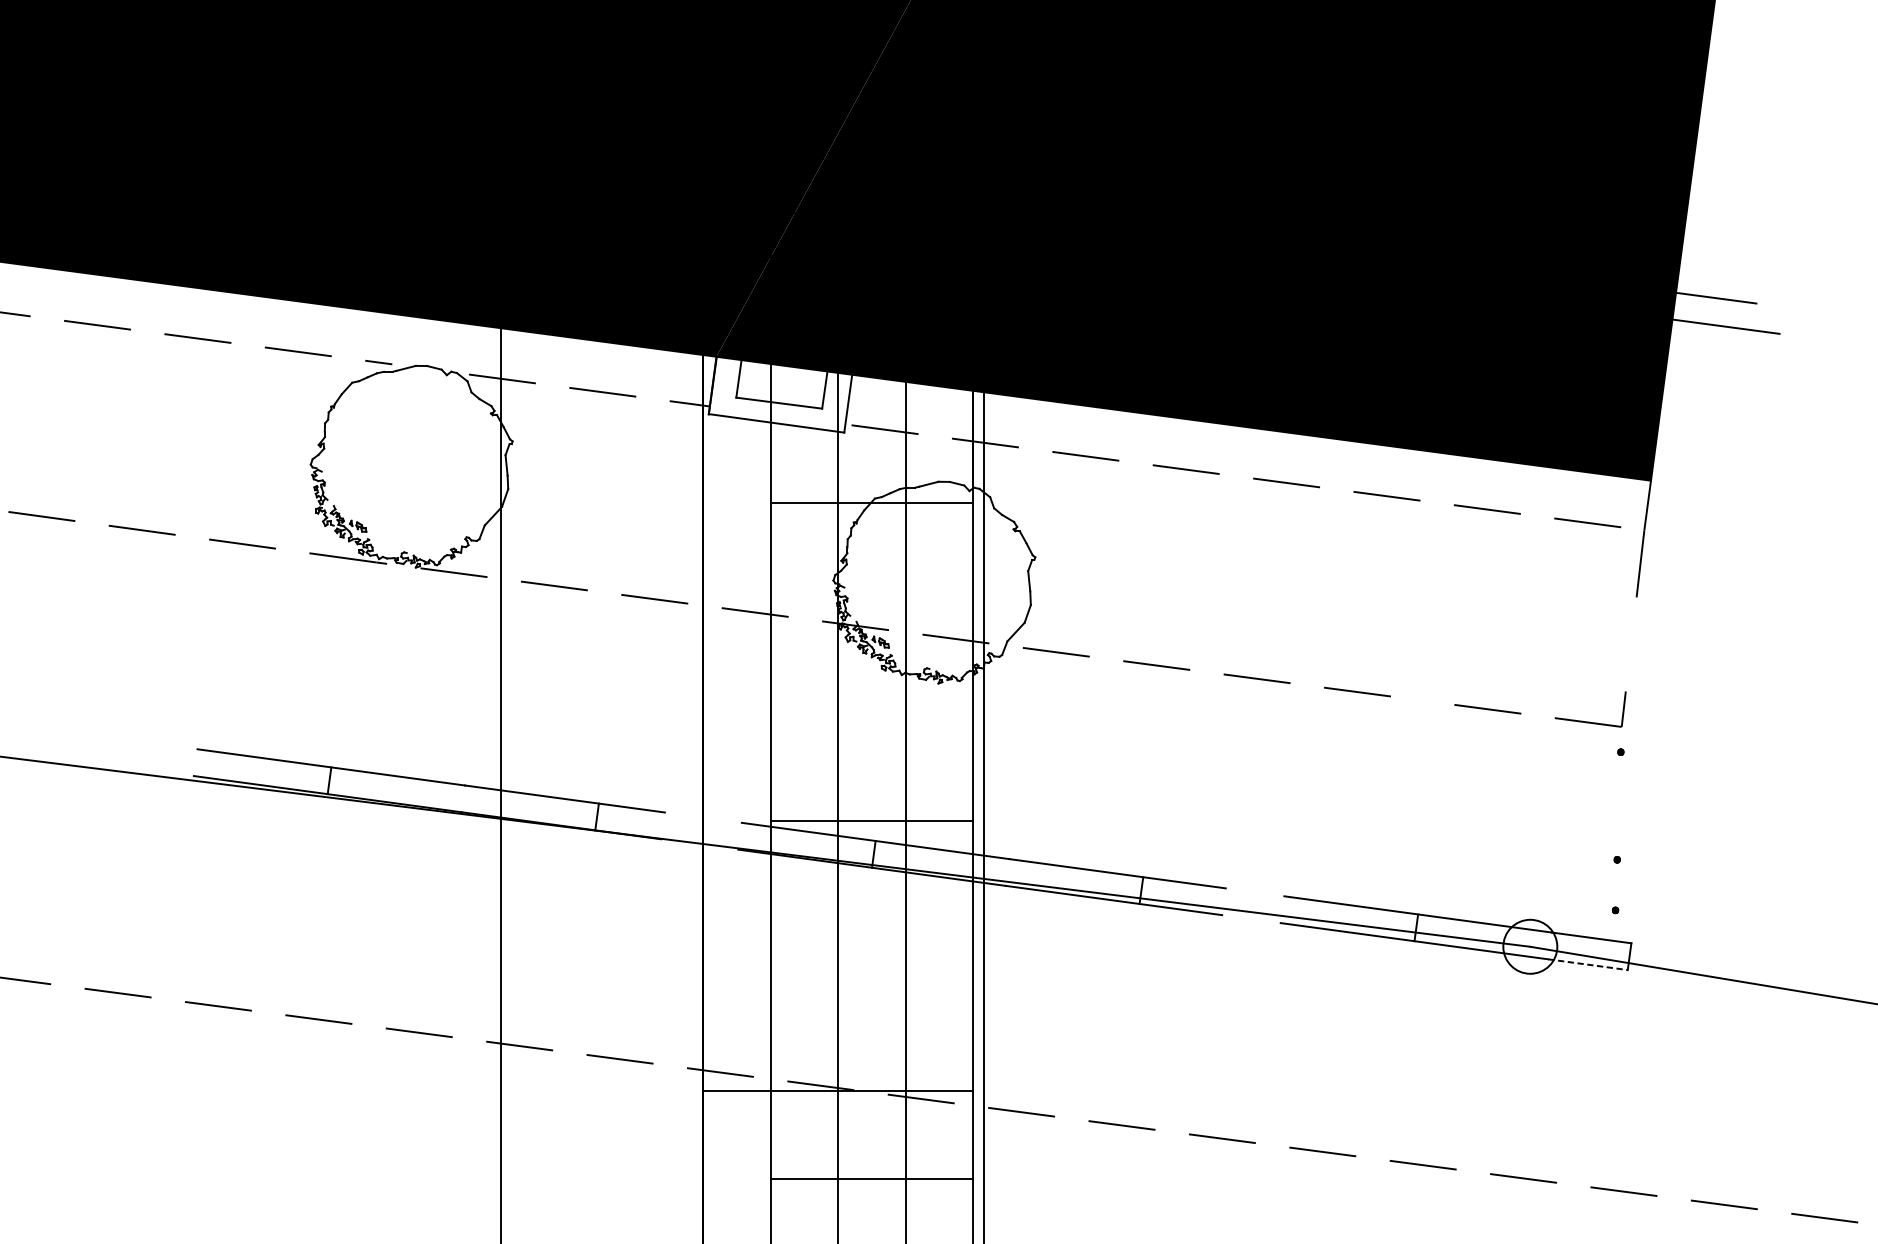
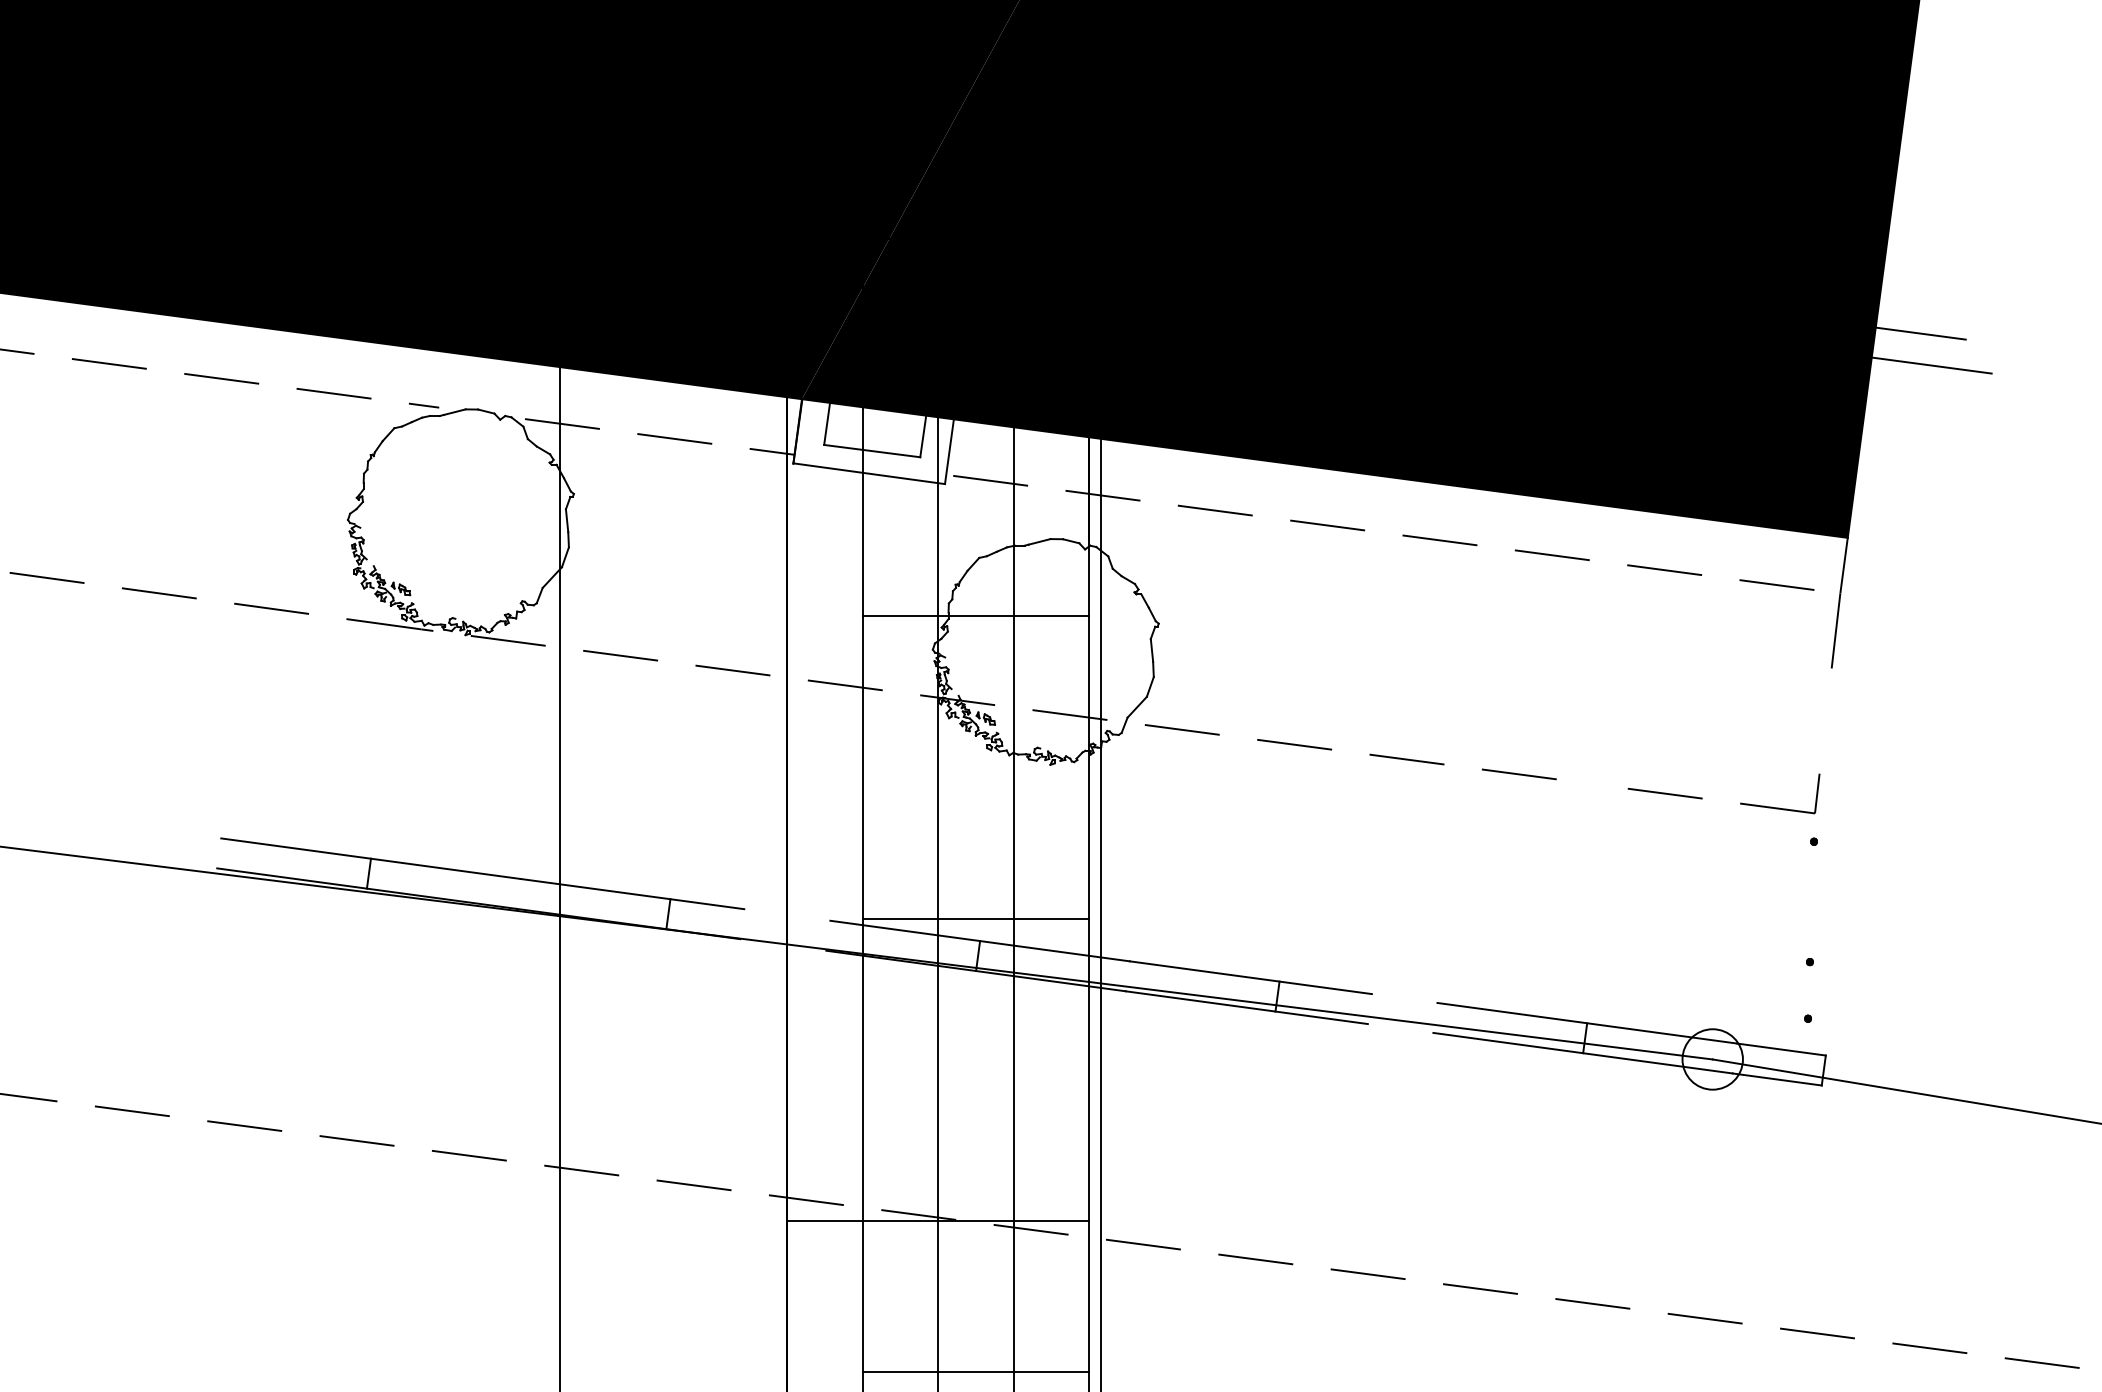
line: (871, 502) -> (975, 616), moved
line: (1588, 964) -> (1777, 1079), dashed -> solid
line: (871, 1179) -> (975, 1371), moved

